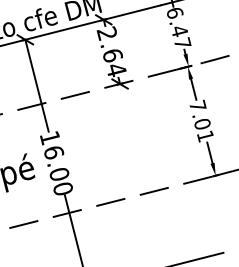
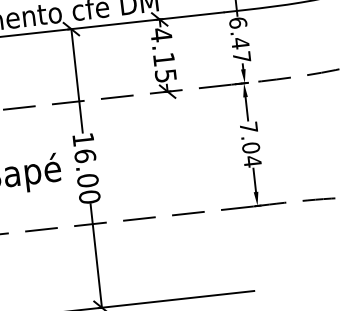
text: (111, 51) -> (163, 55), 2.64 -> 4.15
text: (205, 136) -> (252, 161), 7.01 -> 7.04

